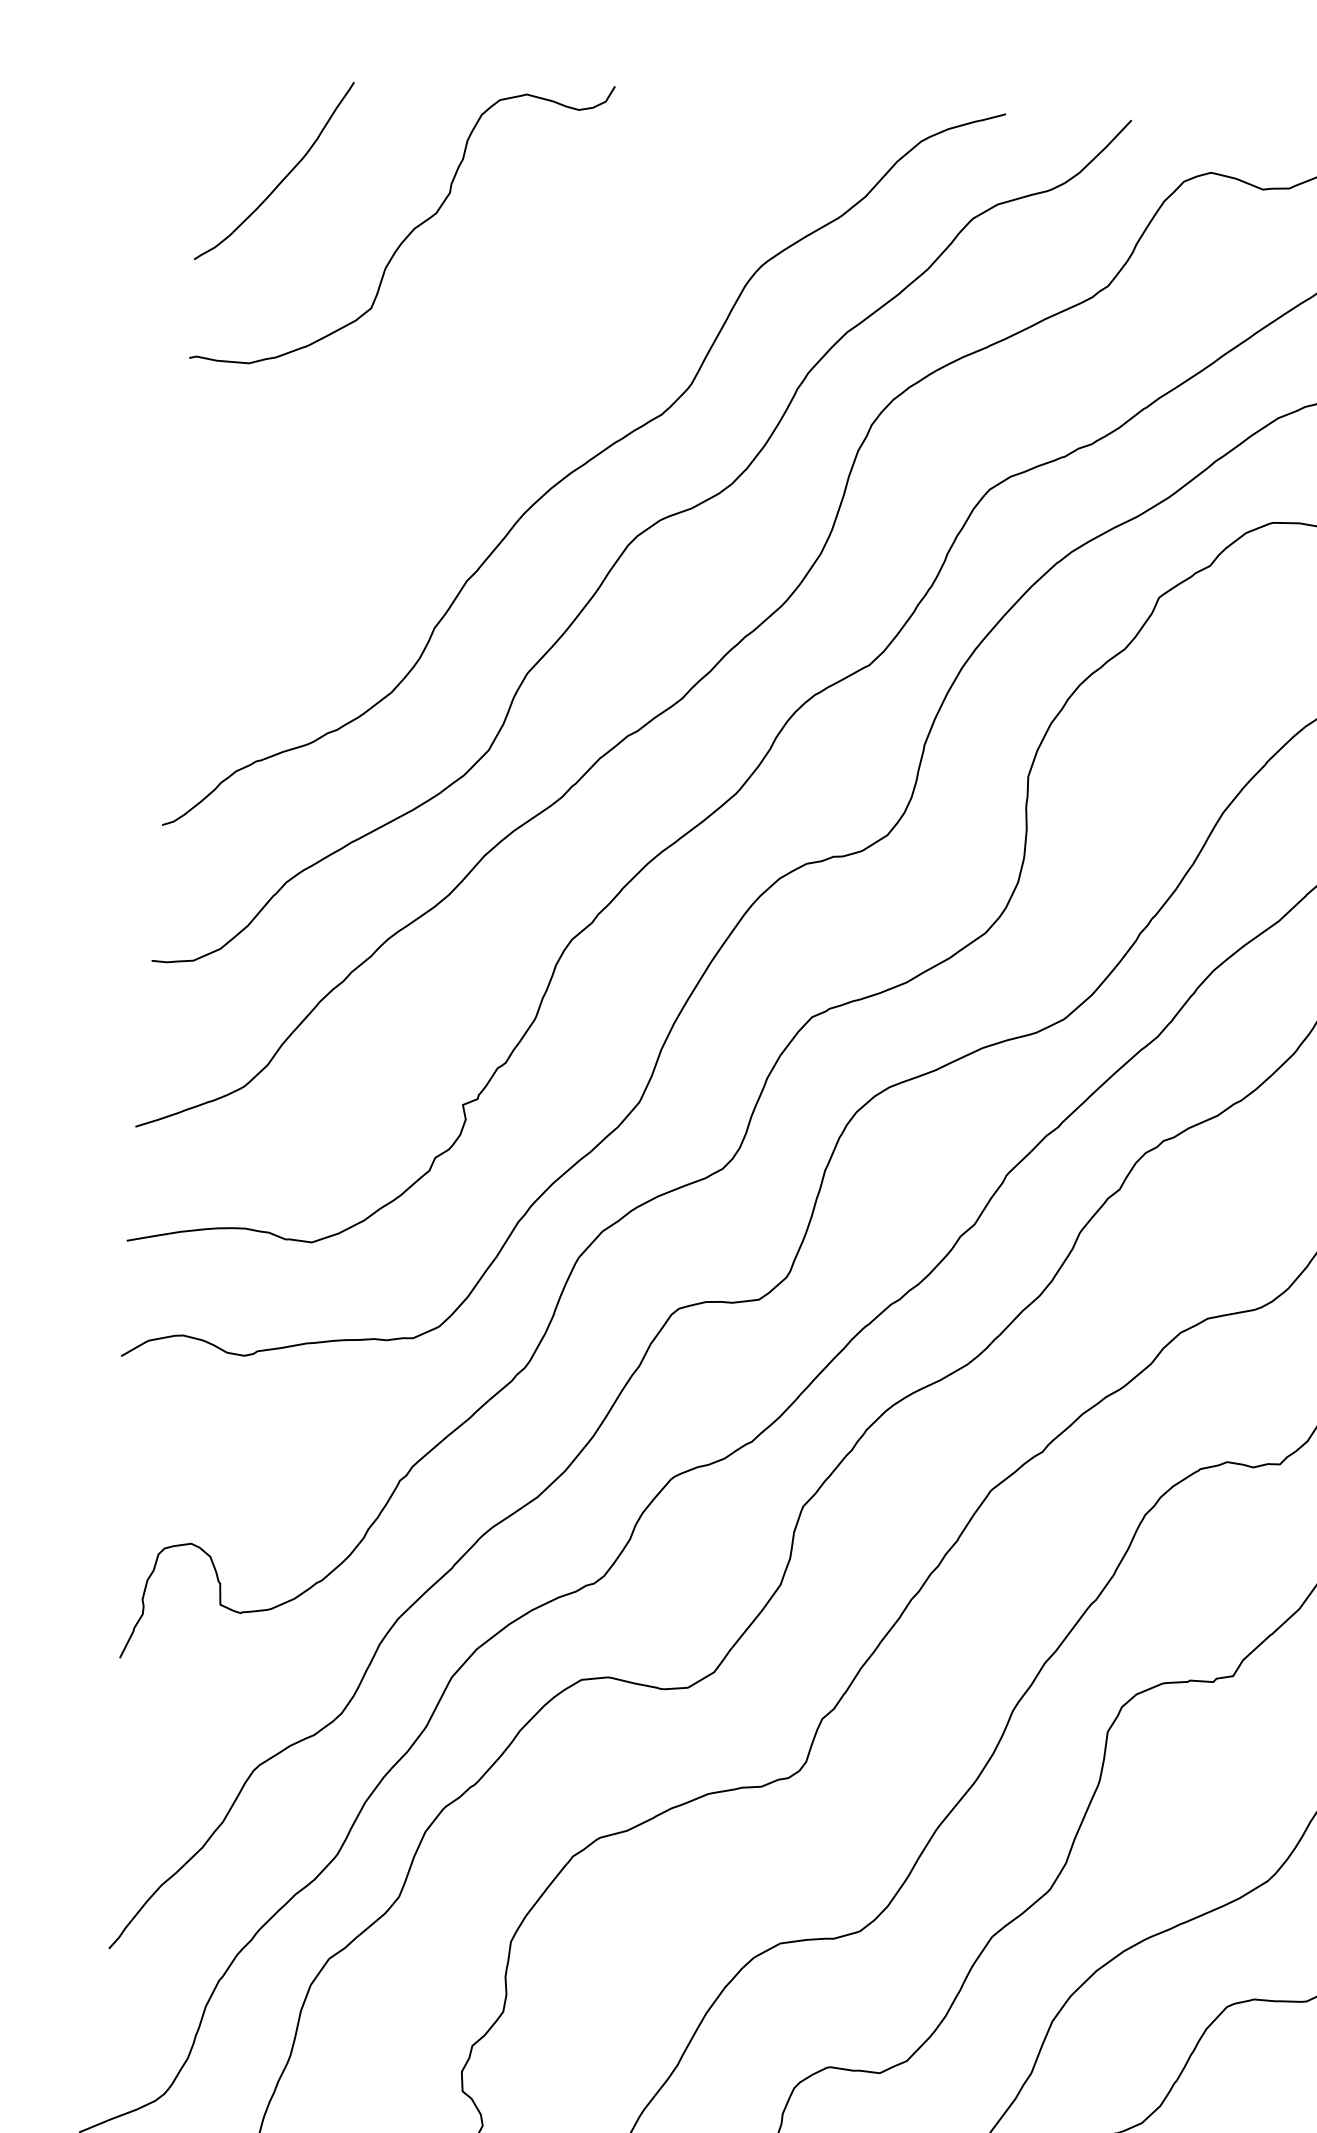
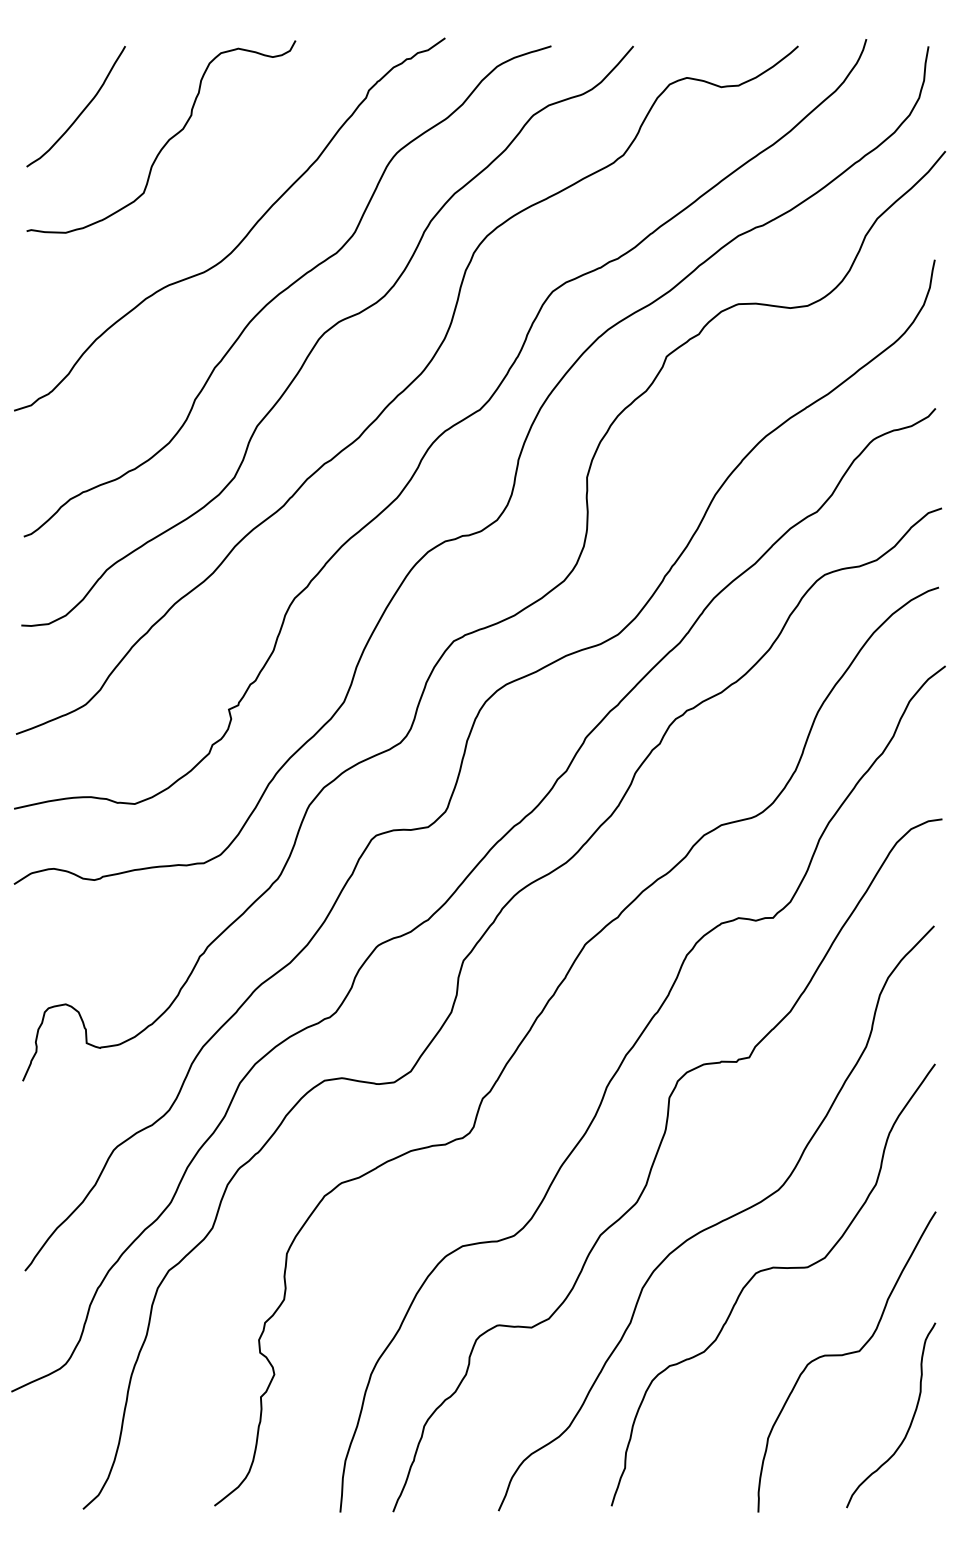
curve: (520, 383) -> (243, 237), added

